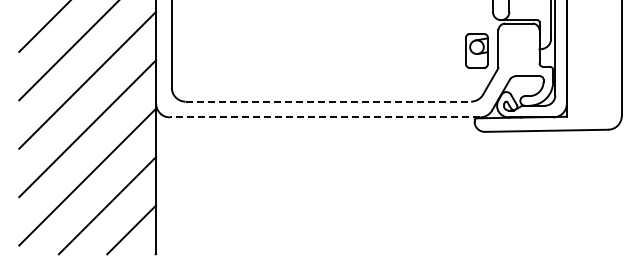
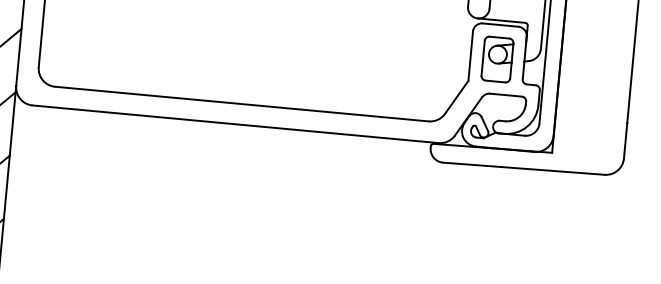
part: (476, 50) -> (496, 58), moved
line: (328, 101) -> (242, 103), dashed -> solid
line: (324, 117) -> (234, 124), dashed -> solid

